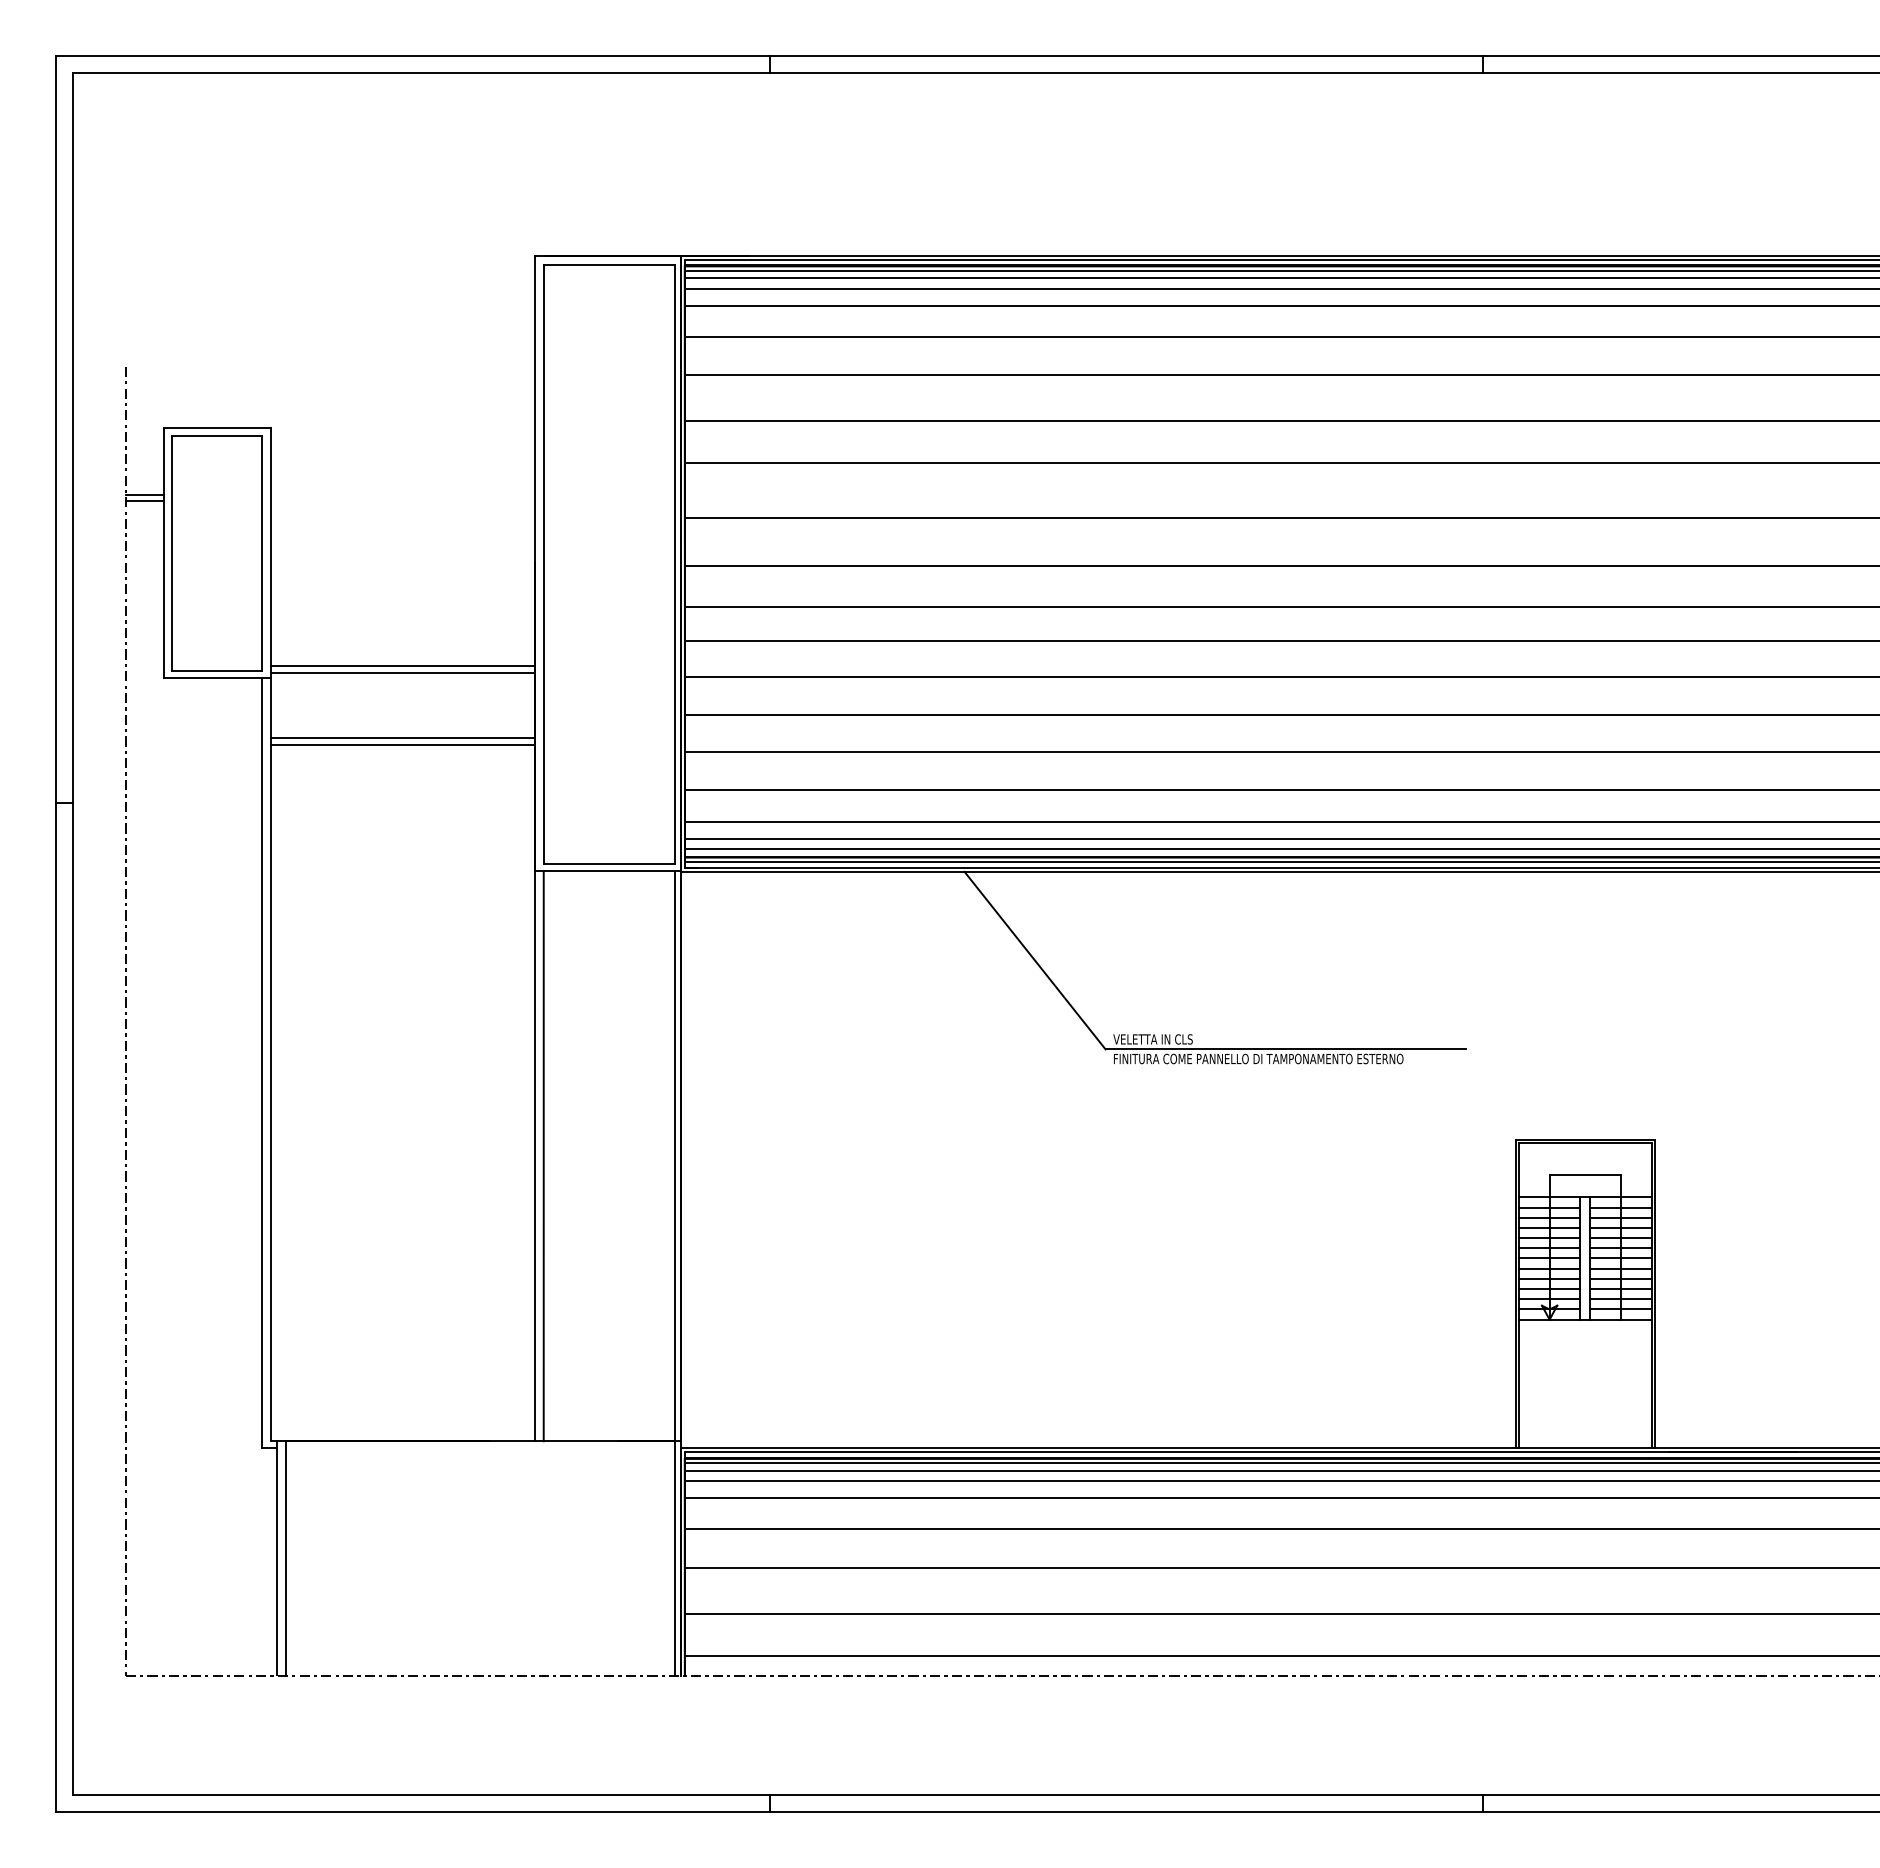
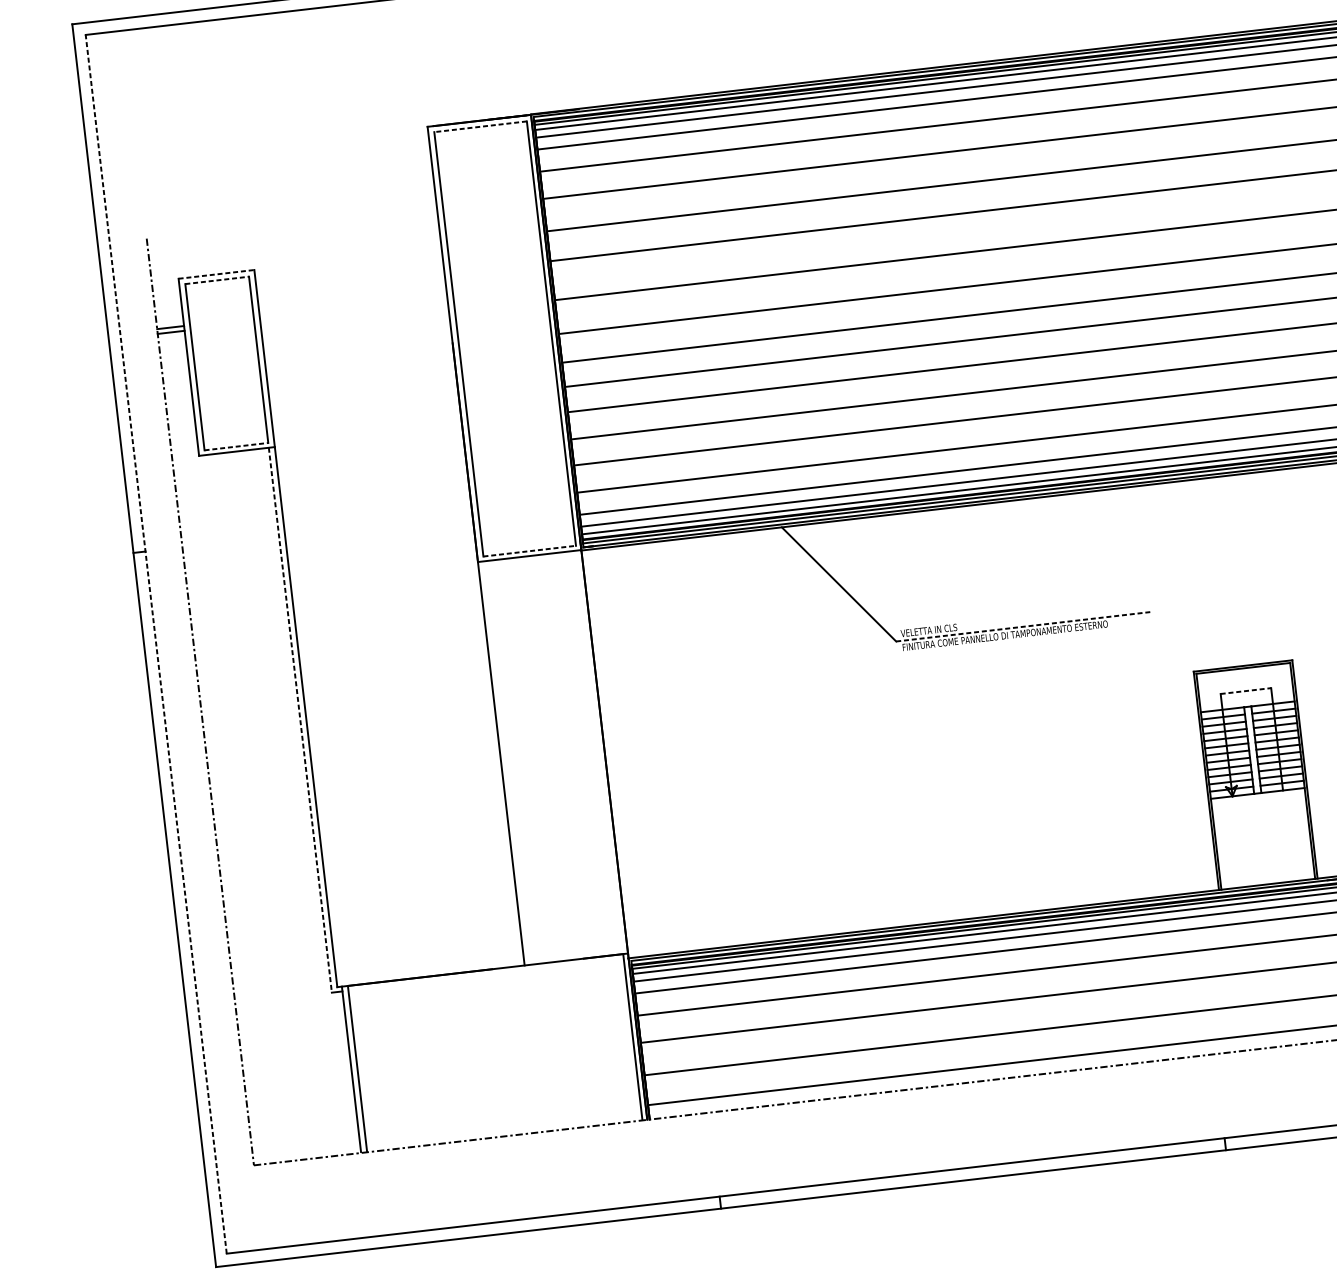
line: (608, 264) -> (480, 126), solid -> dashed
line: (217, 427) -> (216, 274), solid -> dashed
line: (217, 436) -> (217, 280), solid -> dashed
line: (402, 665) -> (367, 427), removed
line: (217, 671) -> (236, 446), solid -> dashed
line: (402, 672) -> (367, 432), removed
line: (402, 738) -> (373, 479), removed
line: (402, 744) -> (373, 483), removed
line: (609, 864) -> (529, 551), solid -> dashed
line: (73, 933) -> (156, 643), solid -> dashed
line: (1286, 1049) -> (1024, 626), solid -> dashed
line: (262, 1063) -> (300, 720), solid -> dashed
line: (543, 1156) -> (507, 763), removed
line: (674, 1156) -> (599, 752), removed
line: (1585, 1175) -> (1246, 691), solid -> dashed

